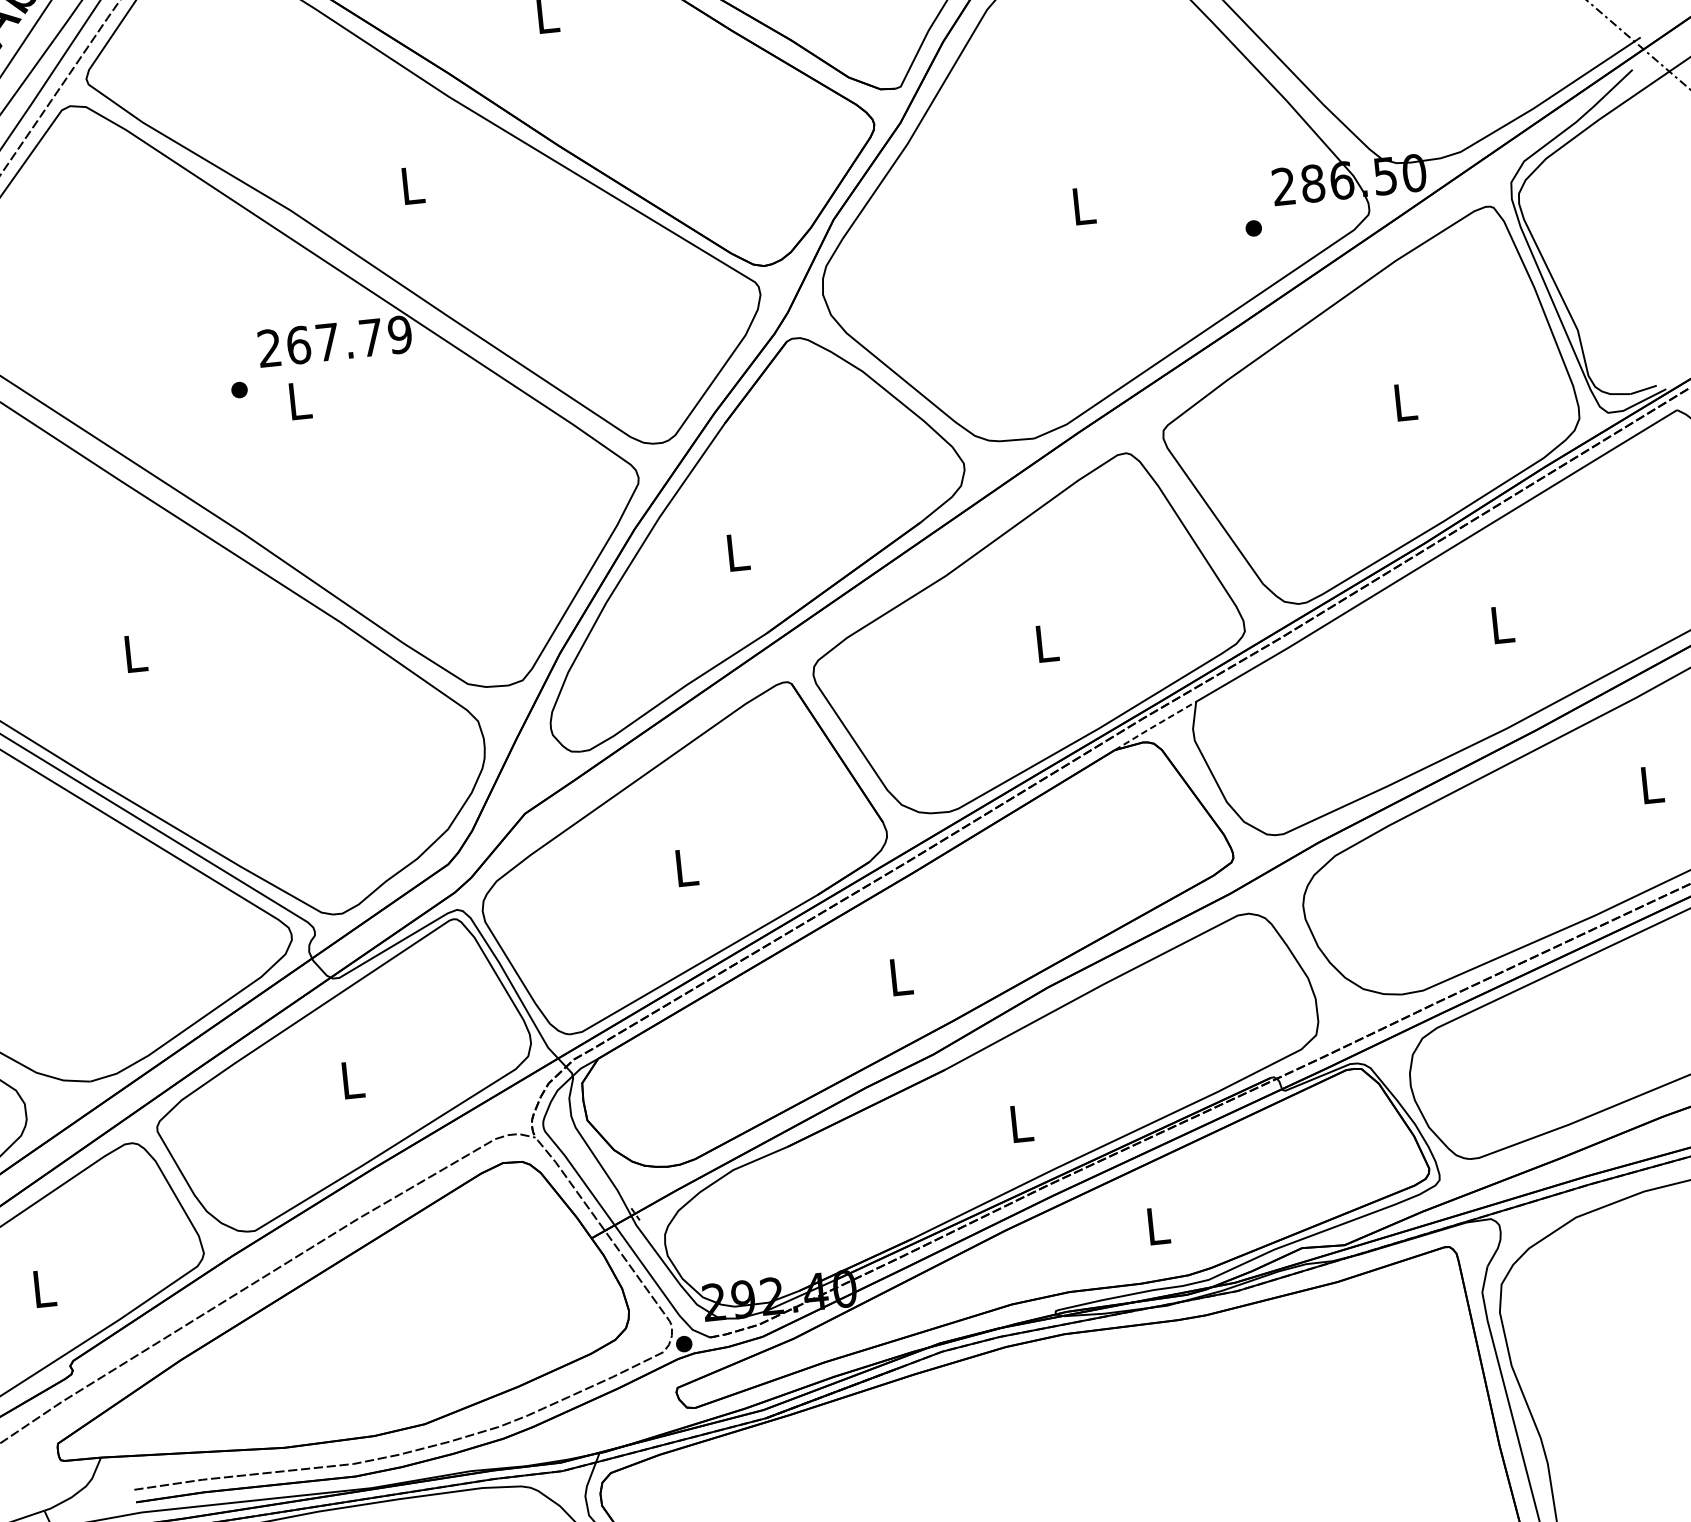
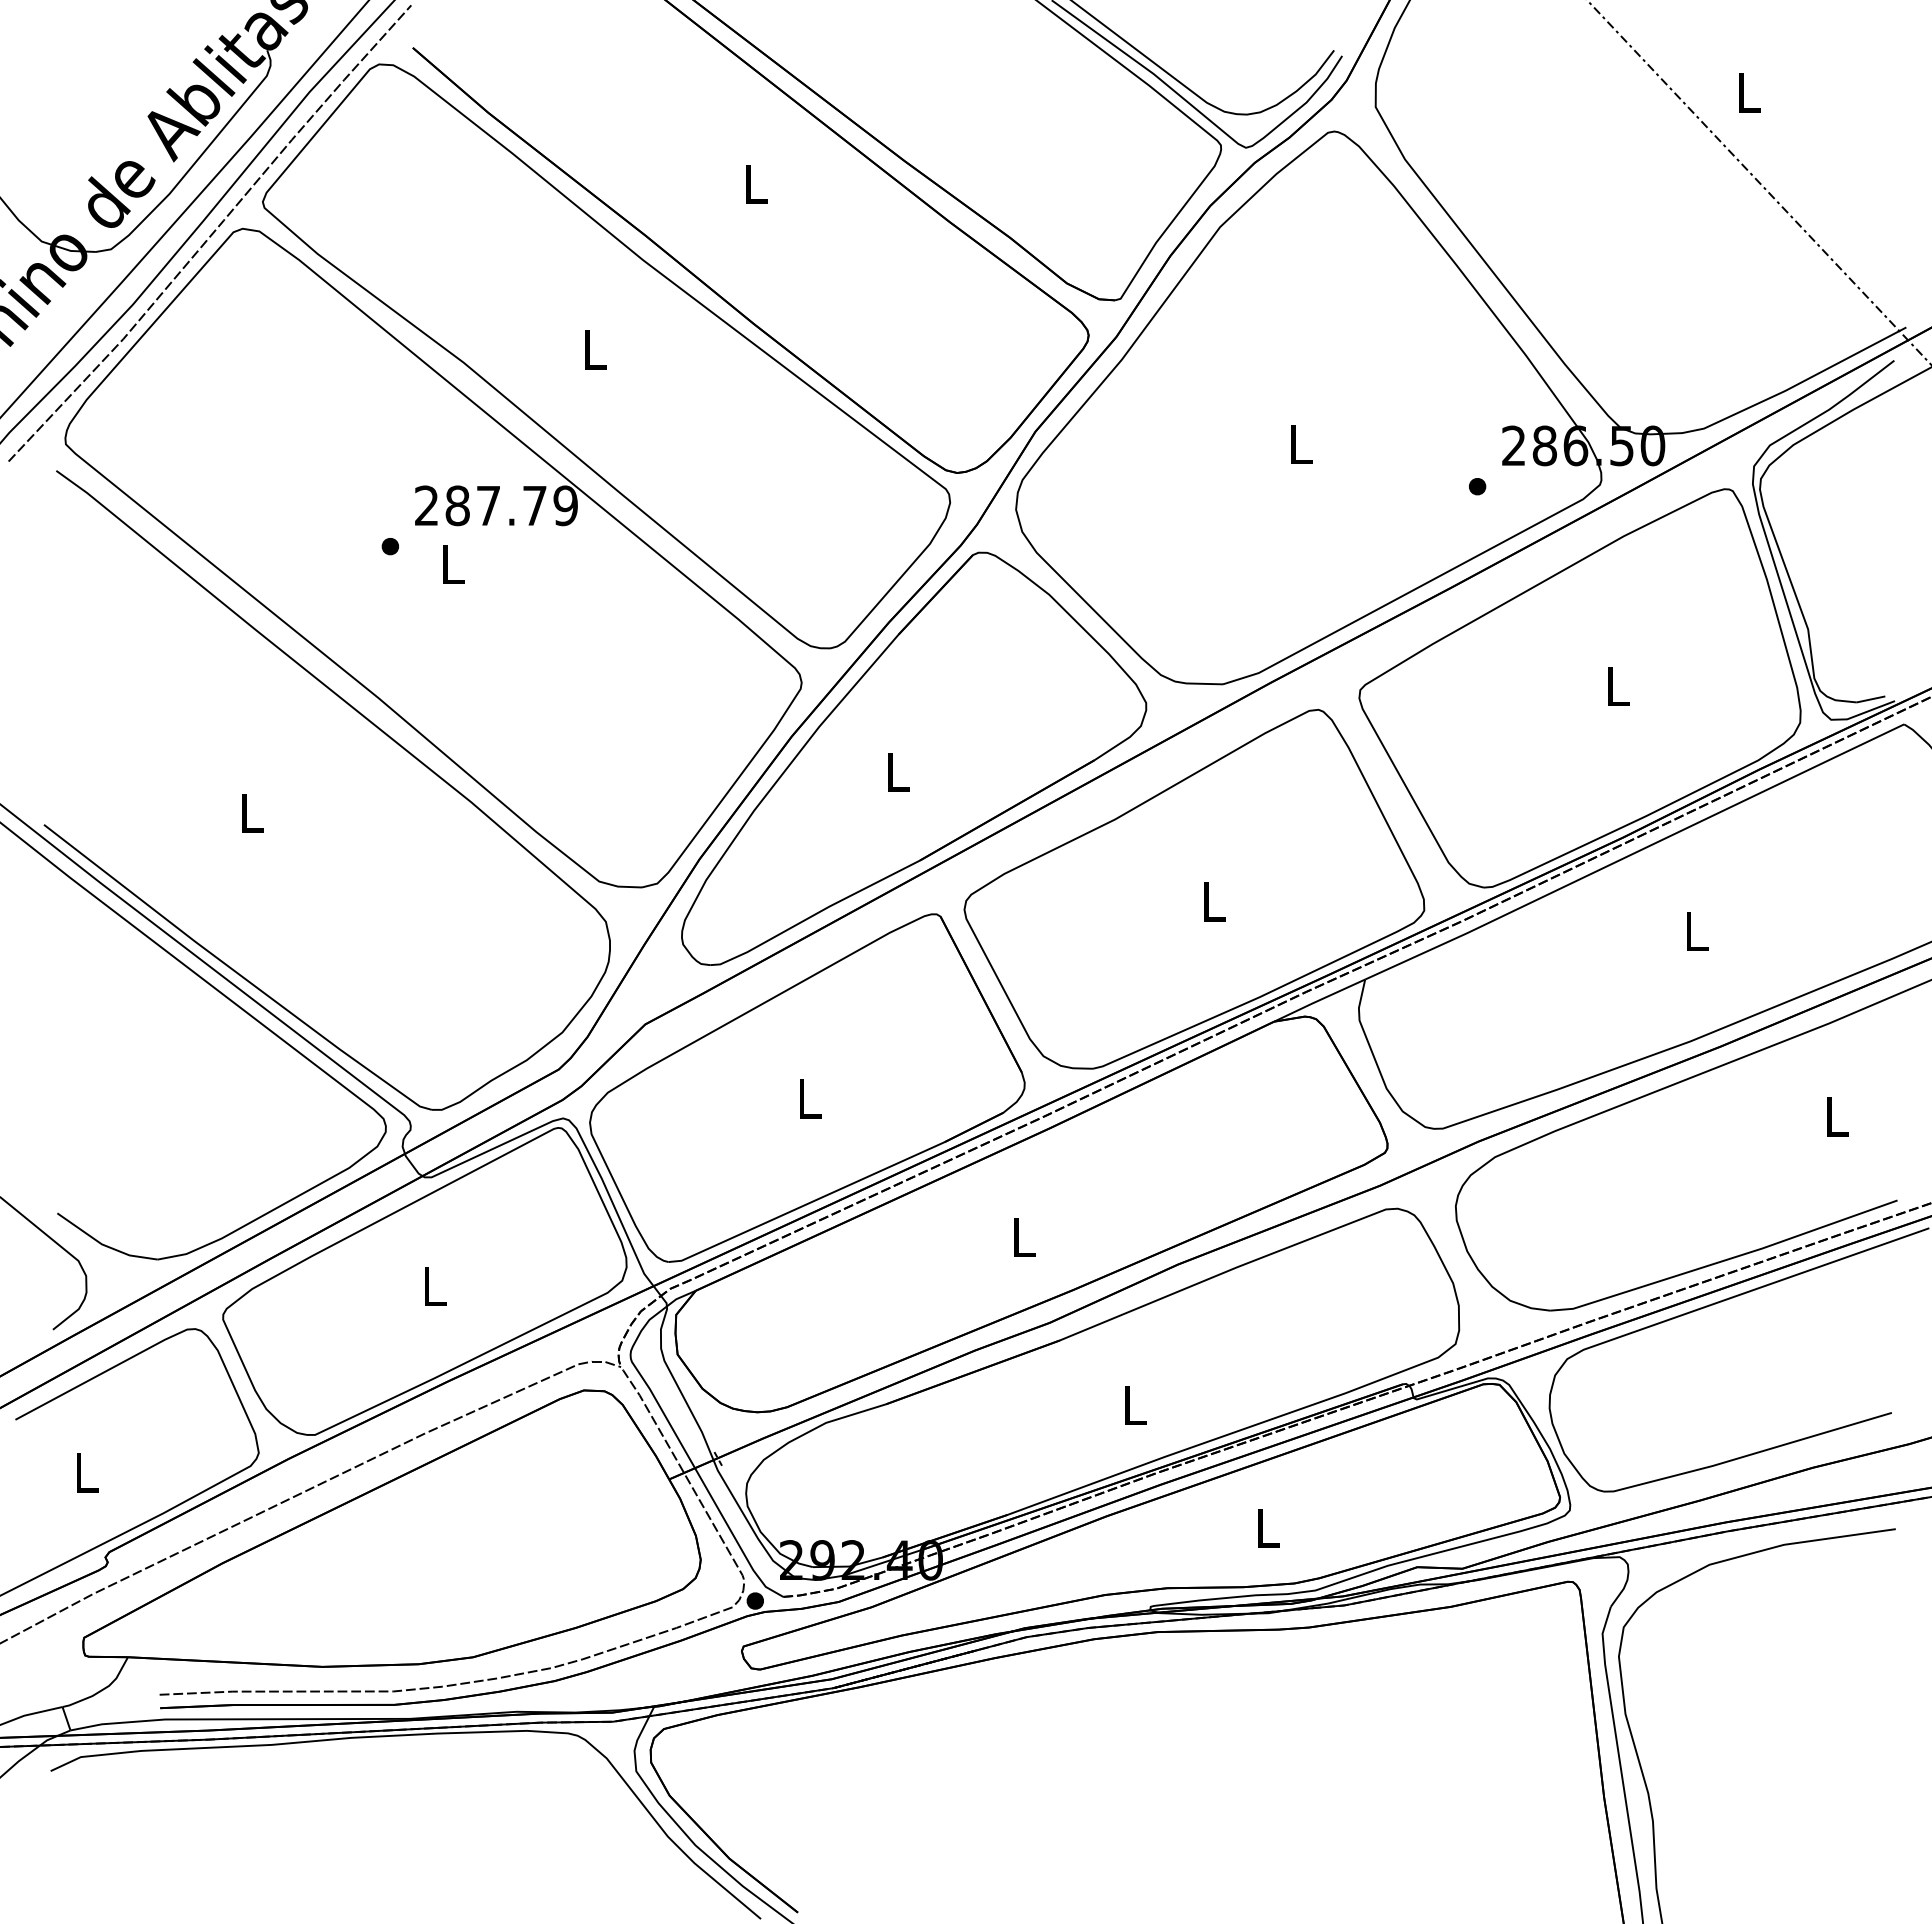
text: (298, 345) -> (457, 505), 267.79 -> 287.79
line: (1154, 725) -> (1318, 1000), dashed -> solid

